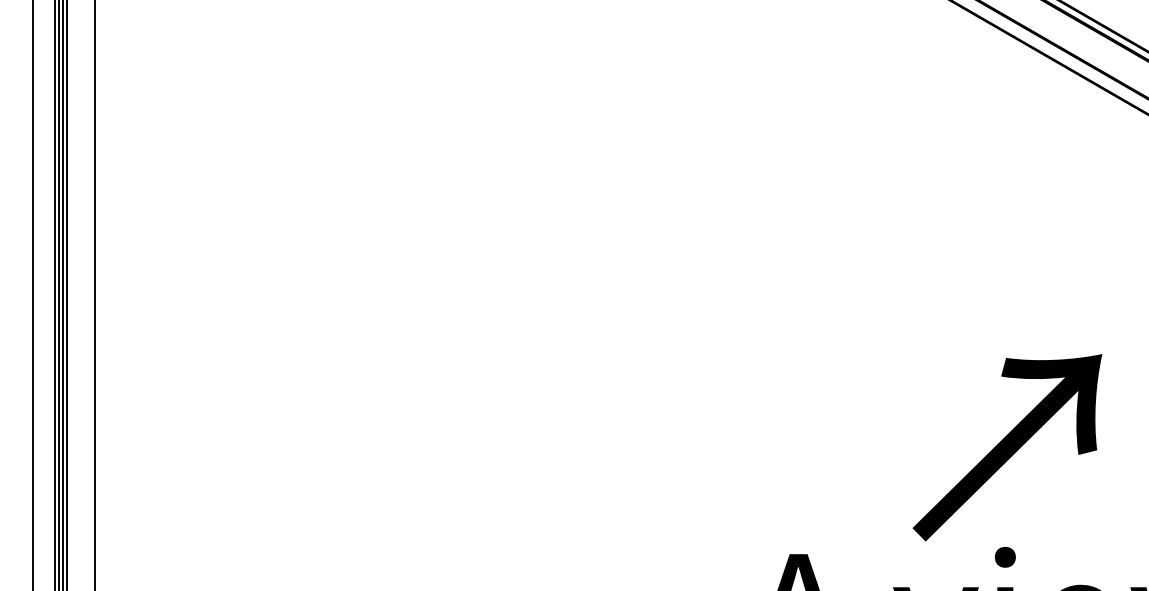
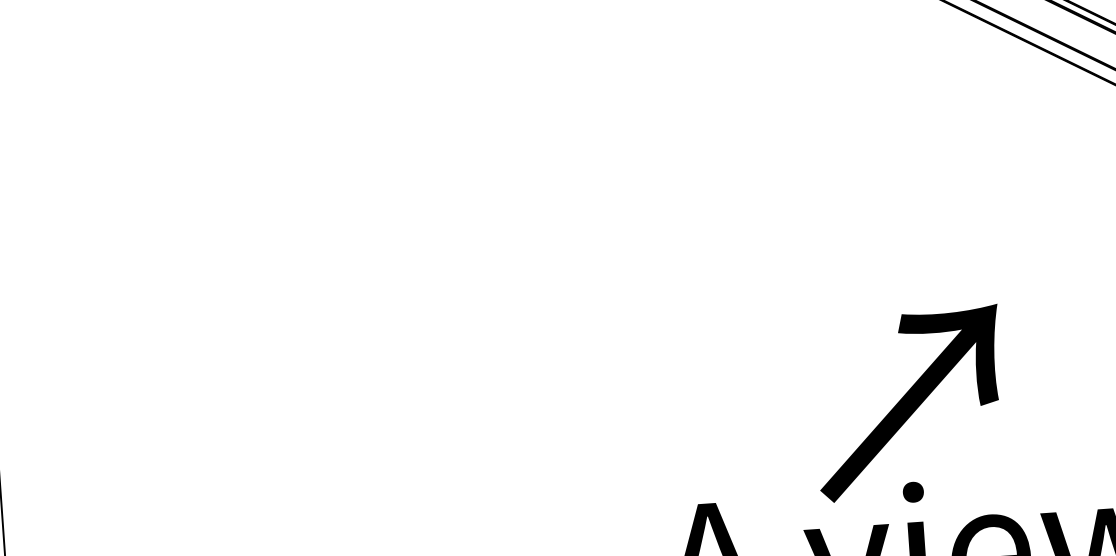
text: (1007, 447) -> (909, 403), moved

